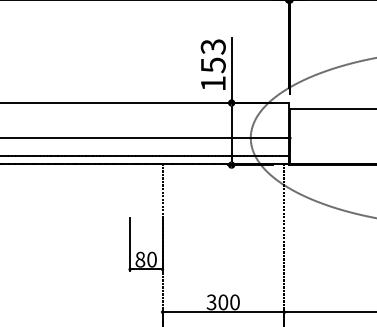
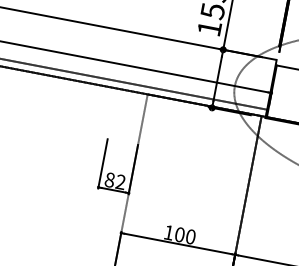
text: (151, 259) -> (120, 181), 80 -> 82
text: (211, 302) -> (168, 232), 300 -> 100

